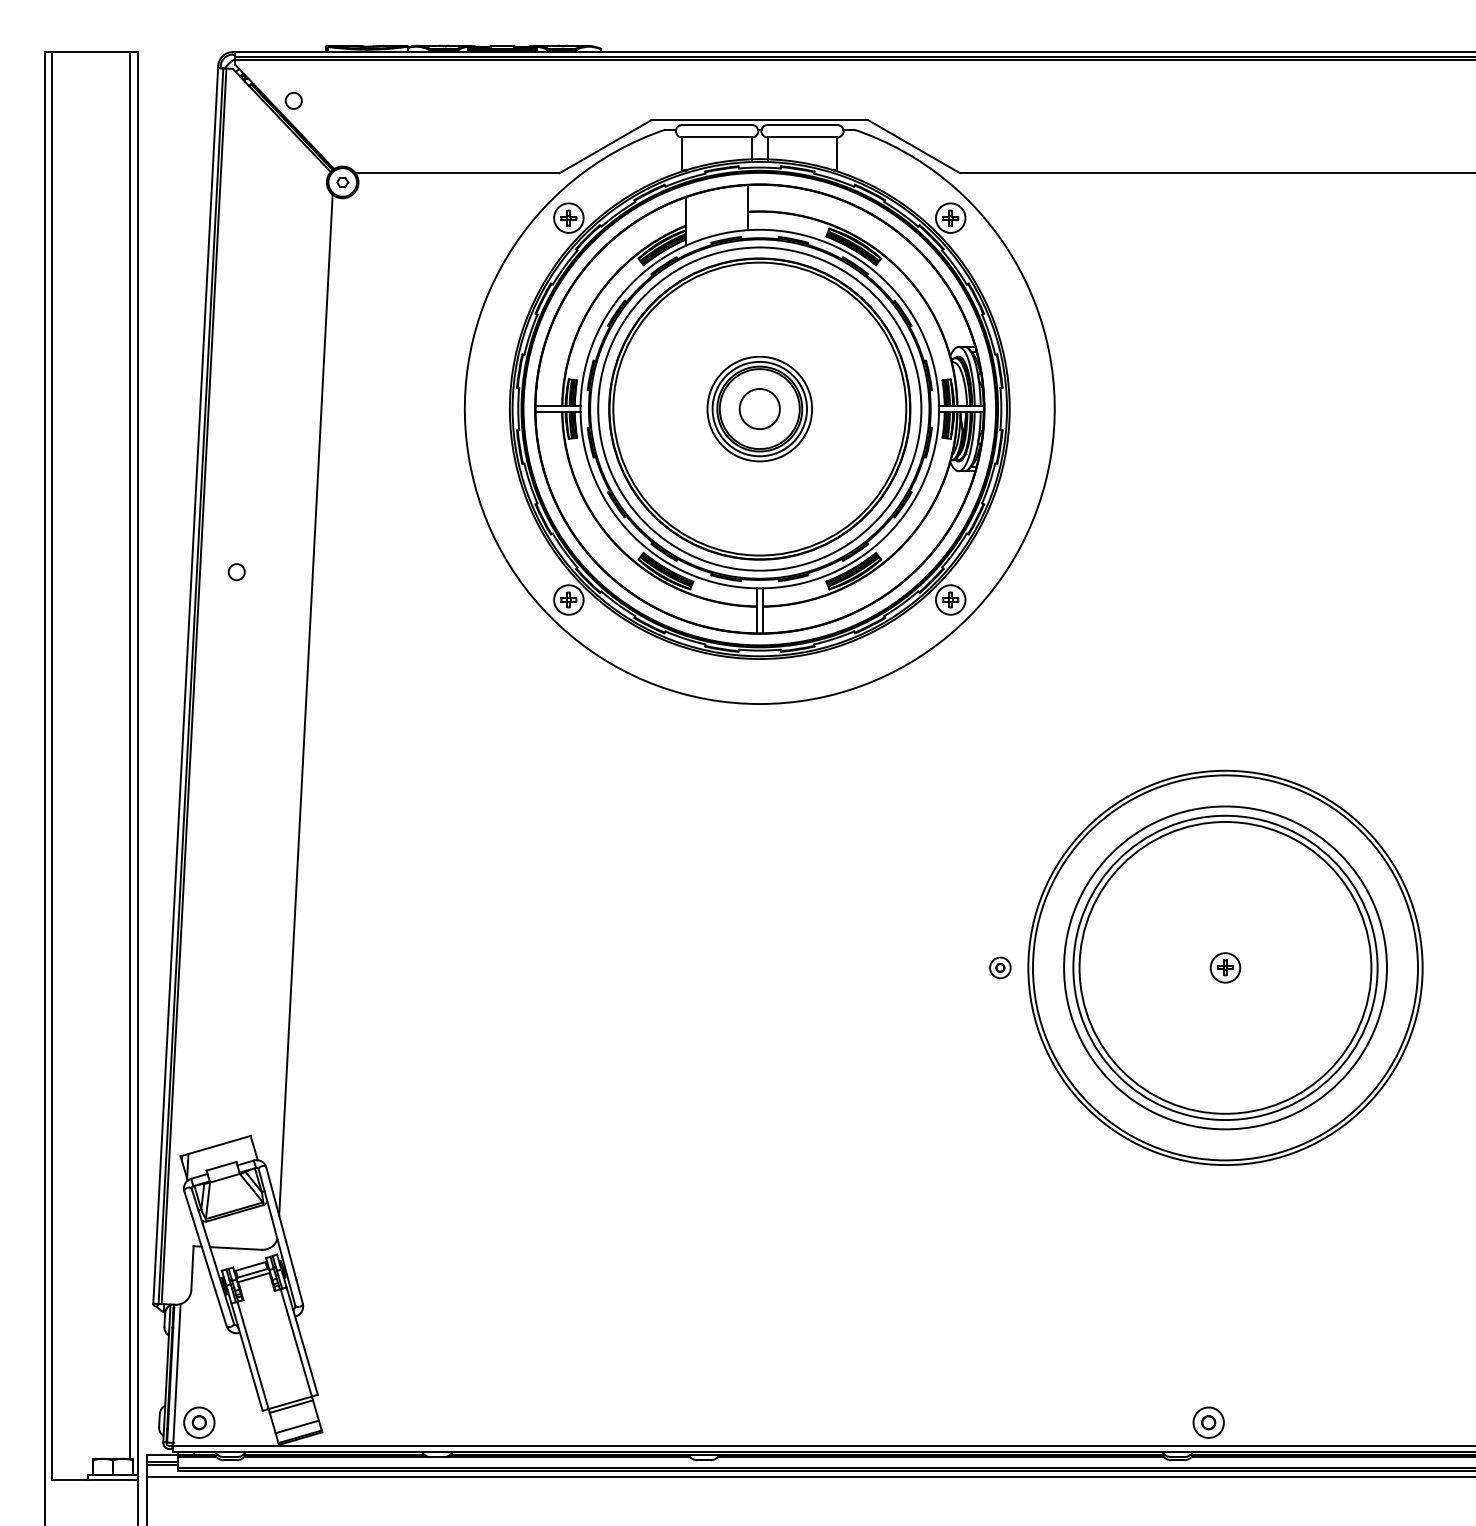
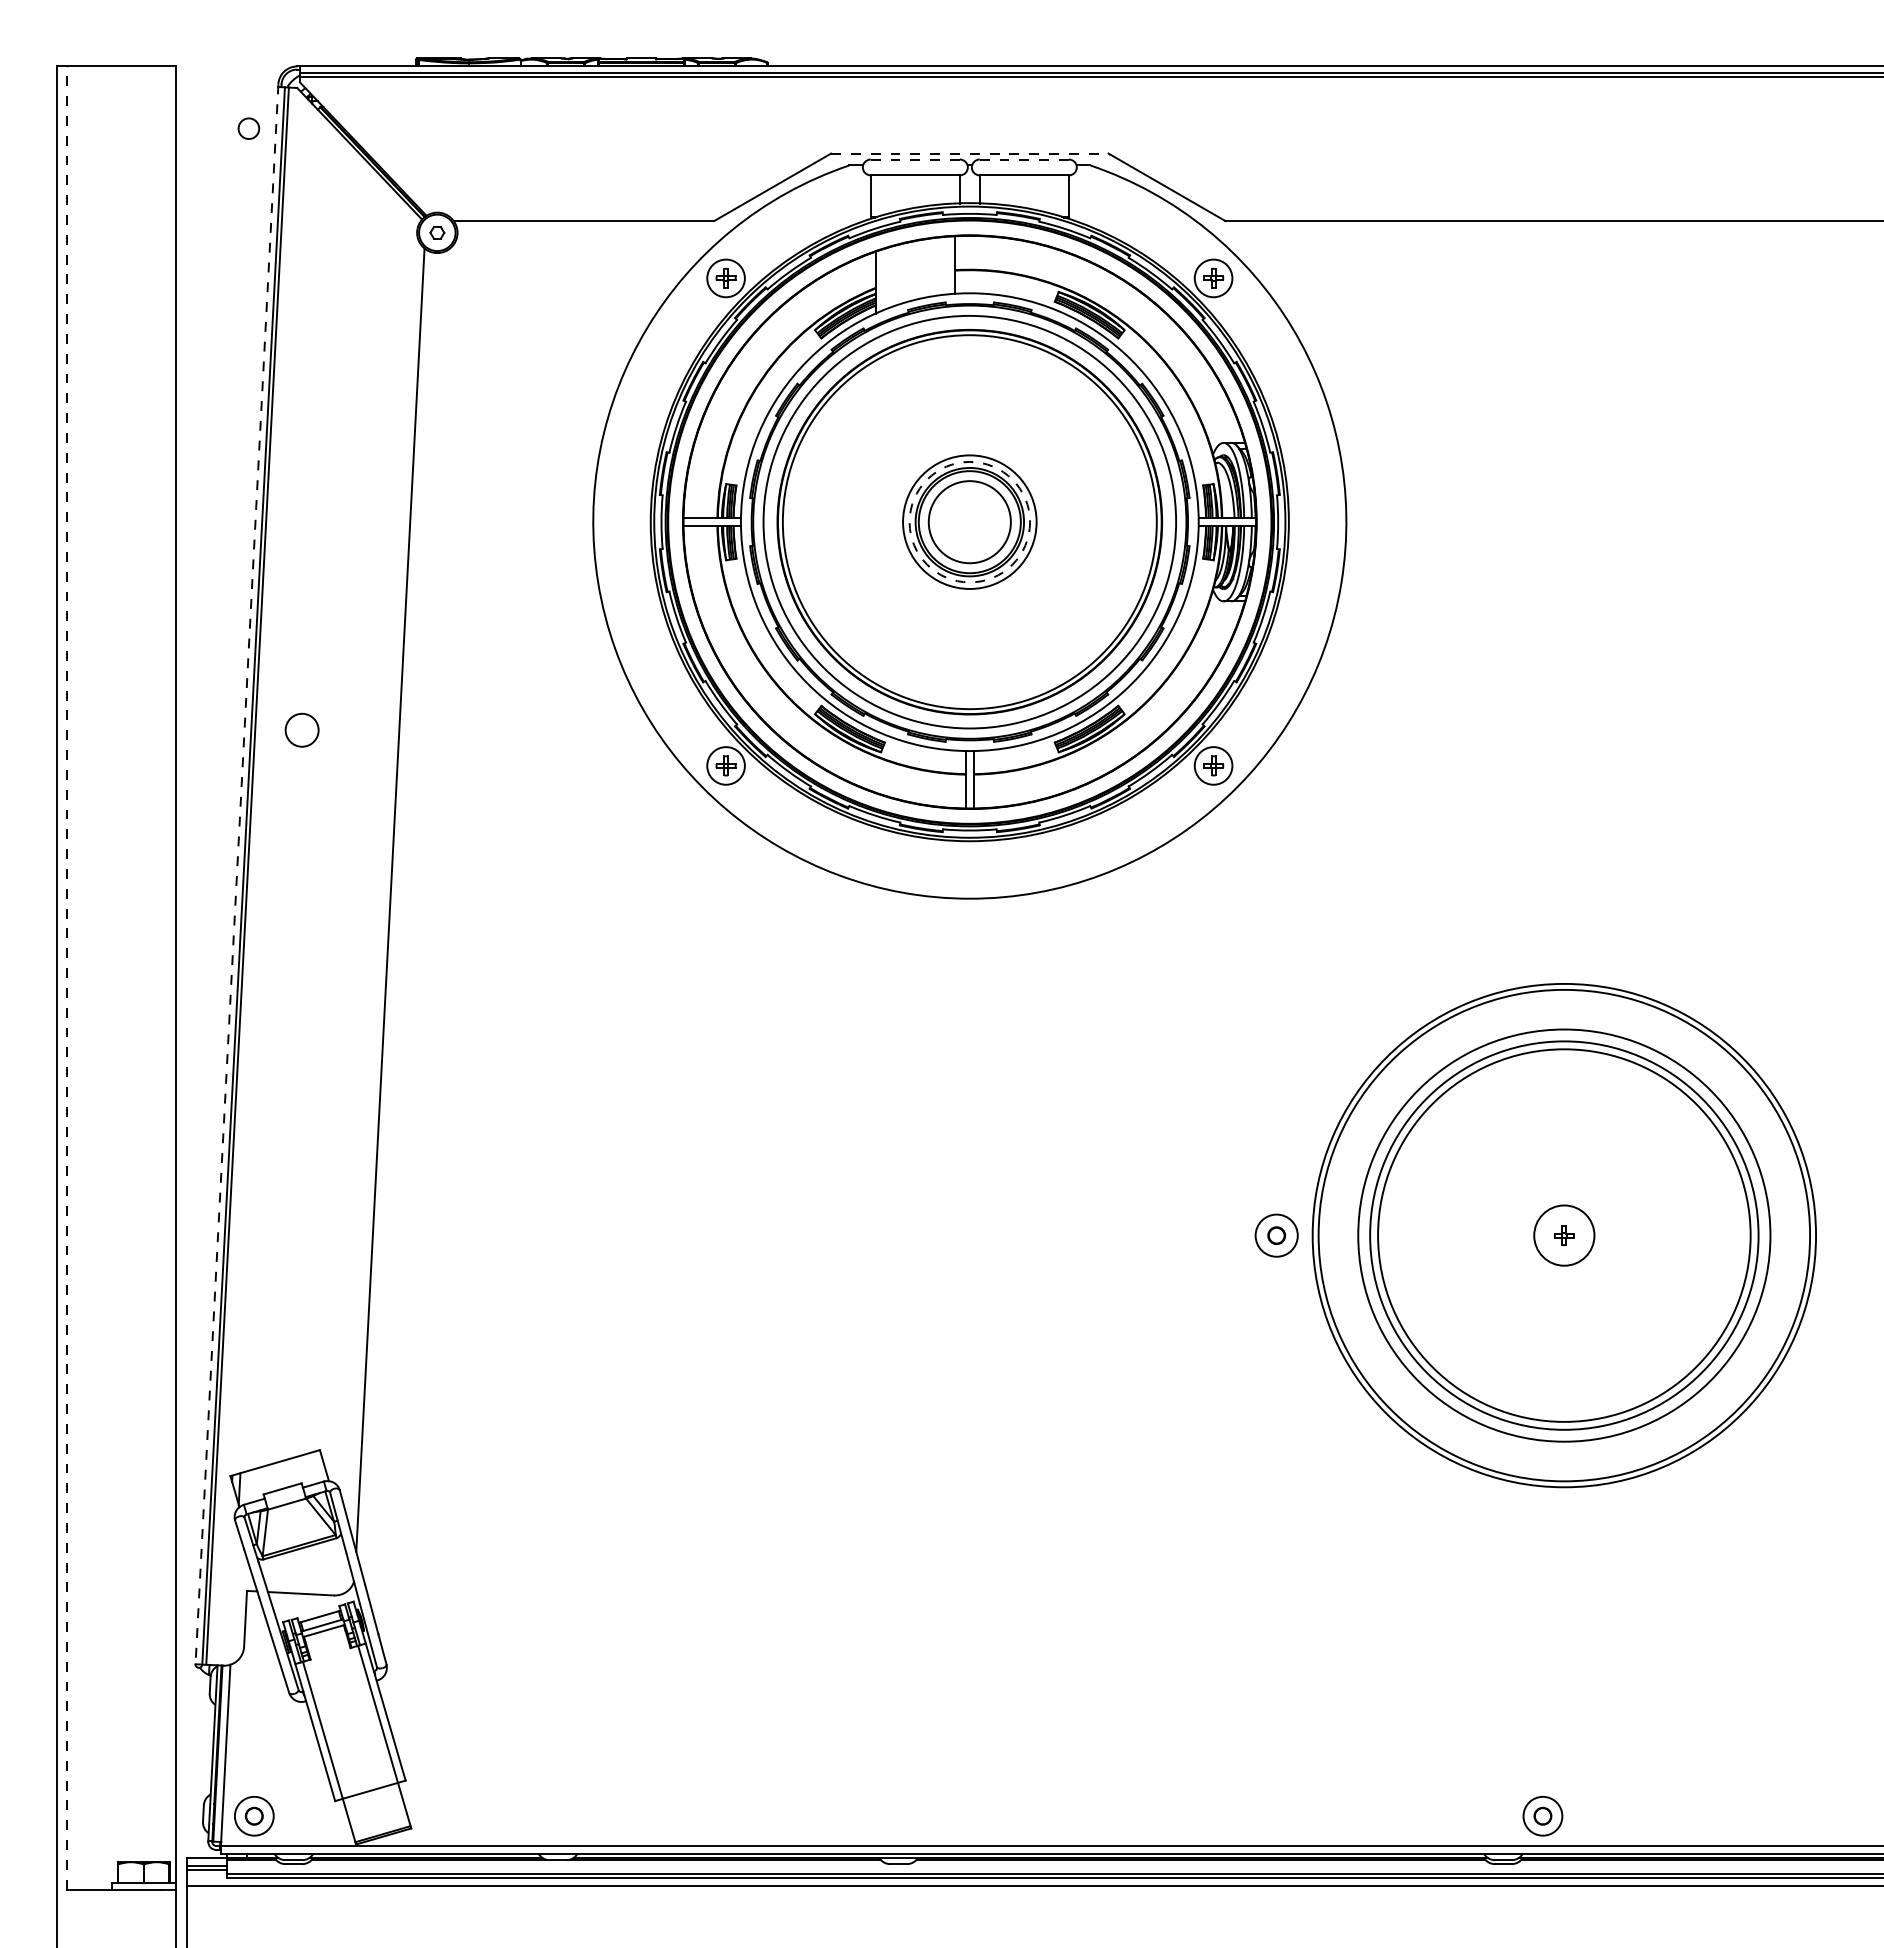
circle: (293, 100) -> (248, 128), moved
line: (759, 120) -> (969, 153), solid -> dashed
line: (717, 125) -> (915, 159), solid -> dashed
line: (802, 125) -> (1024, 159), solid -> dashed
circle: (759, 408) -> (969, 521), size x1.6
circle: (759, 408) -> (969, 521), solid -> dashed
circle: (236, 572) -> (301, 730), size x1.6
line: (185, 685) -> (236, 874), solid -> dashed
line: (129, 755) -> (165, 964), removed
line: (52, 765) -> (66, 977), solid -> dashed
part: (1000, 967) -> (1277, 1235), size x1.6
circle: (1225, 967) -> (1564, 1235), size x1.6
line: (291, 1406) -> (371, 1795), removed
line: (296, 1426) -> (378, 1821), removed

